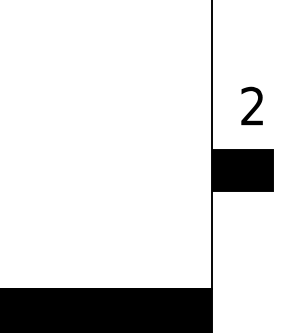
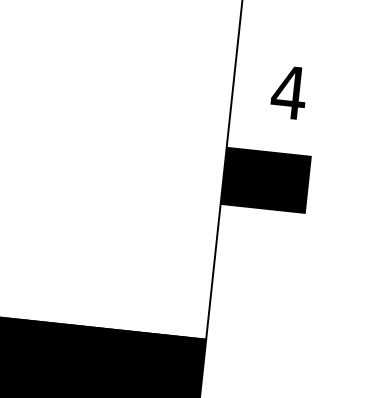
text: (252, 105) -> (289, 91), 2 -> 4

